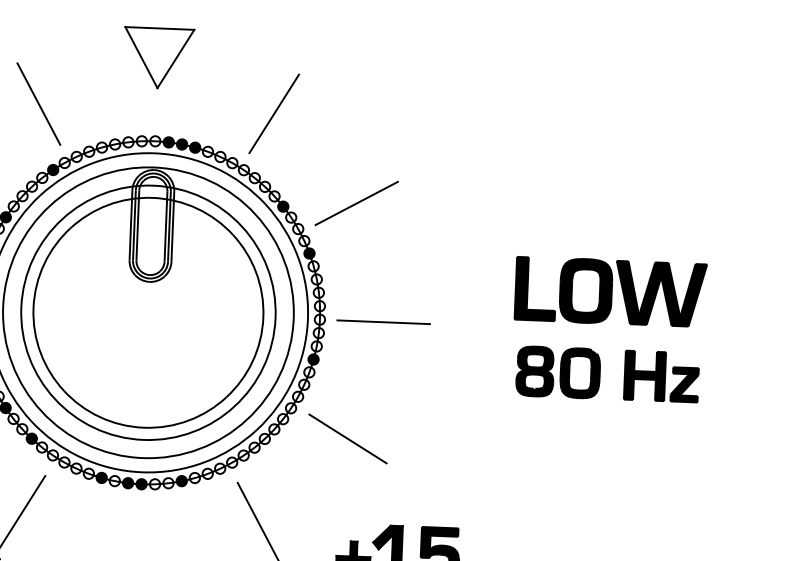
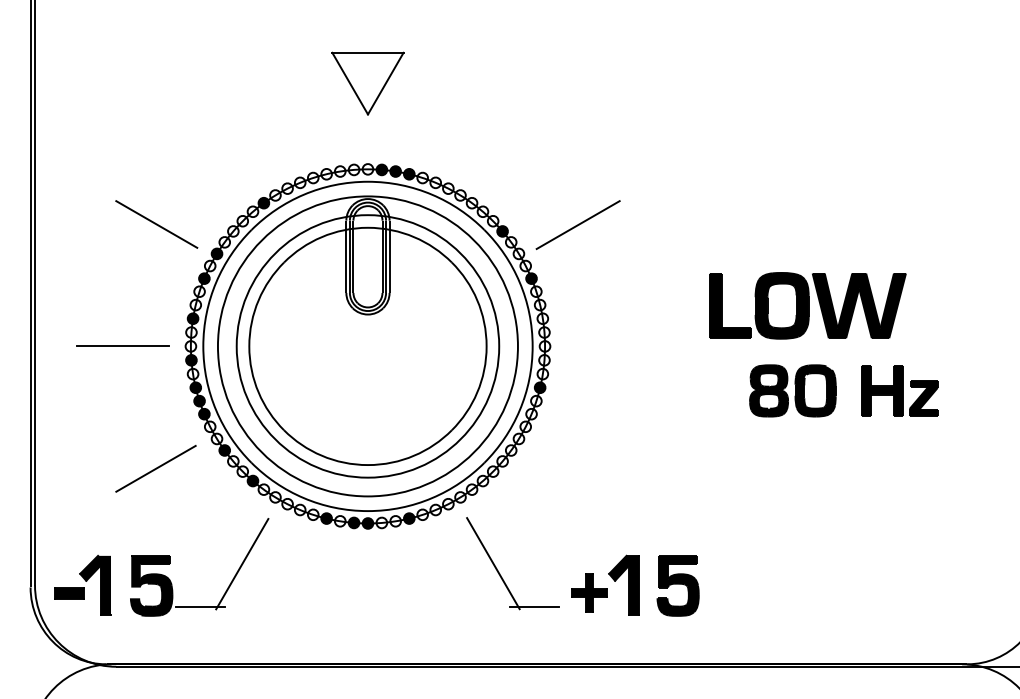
line: (39, 103) -> (246, 135), removed
line: (274, 113) -> (489, 135), removed
part: (610, 291) -> (807, 305), moved
line: (383, 322) -> (610, 346), removed
line: (347, 438) -> (578, 467), removed

